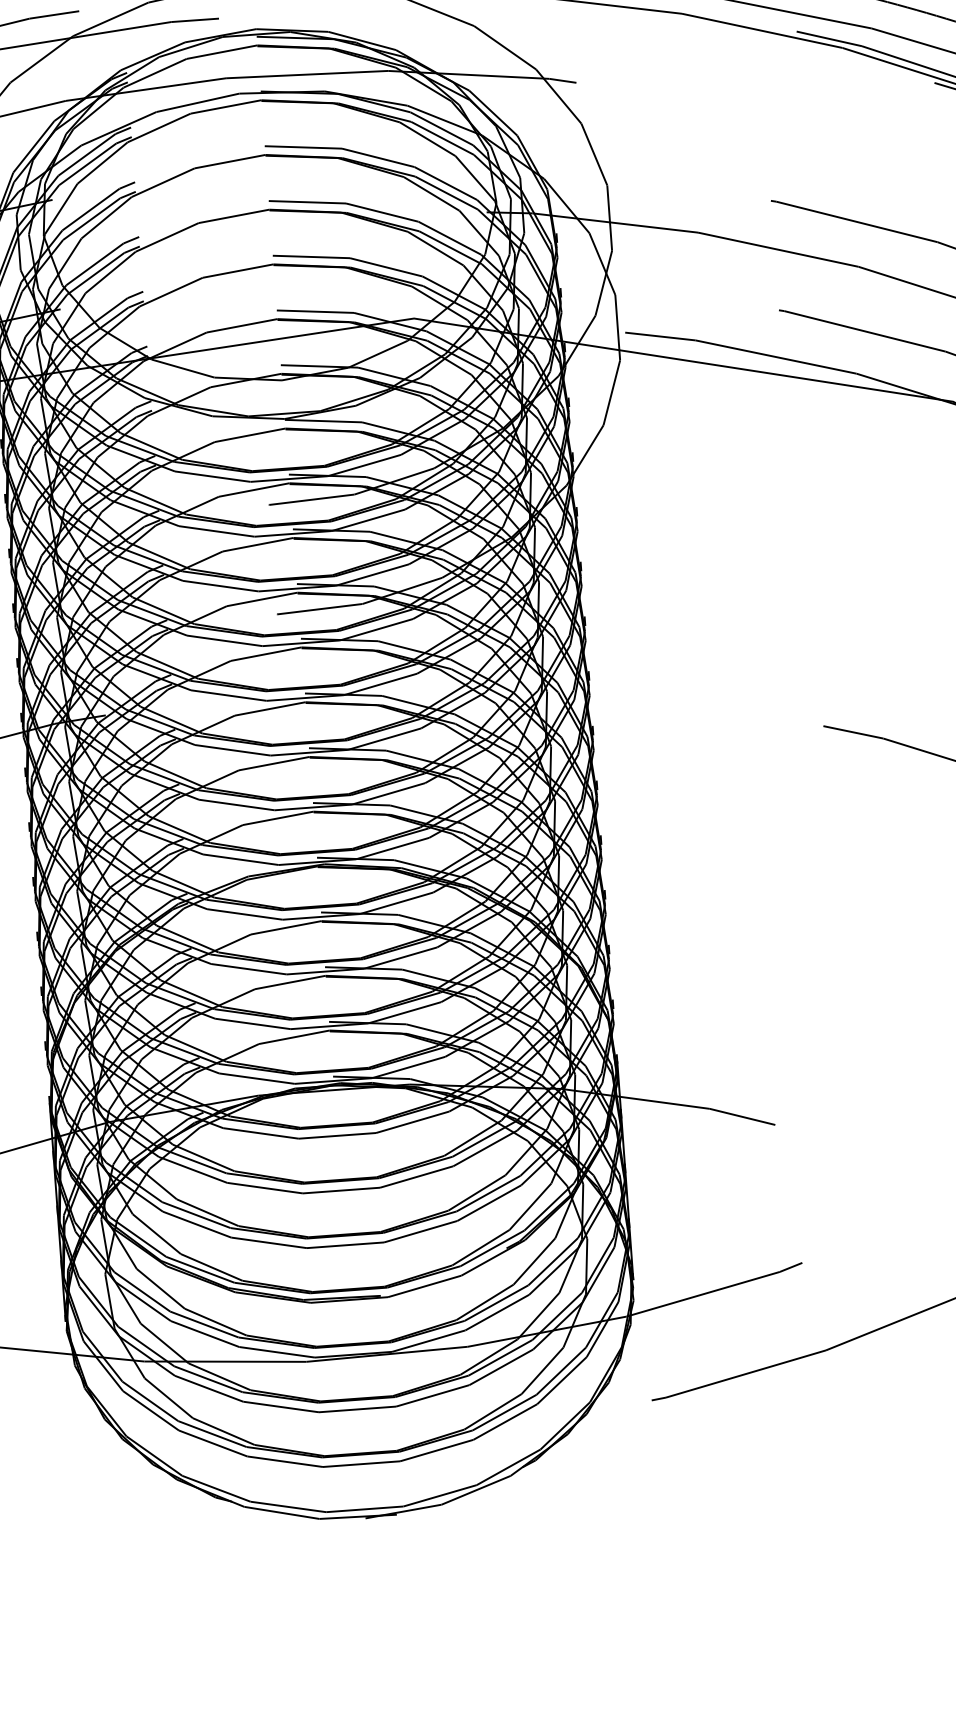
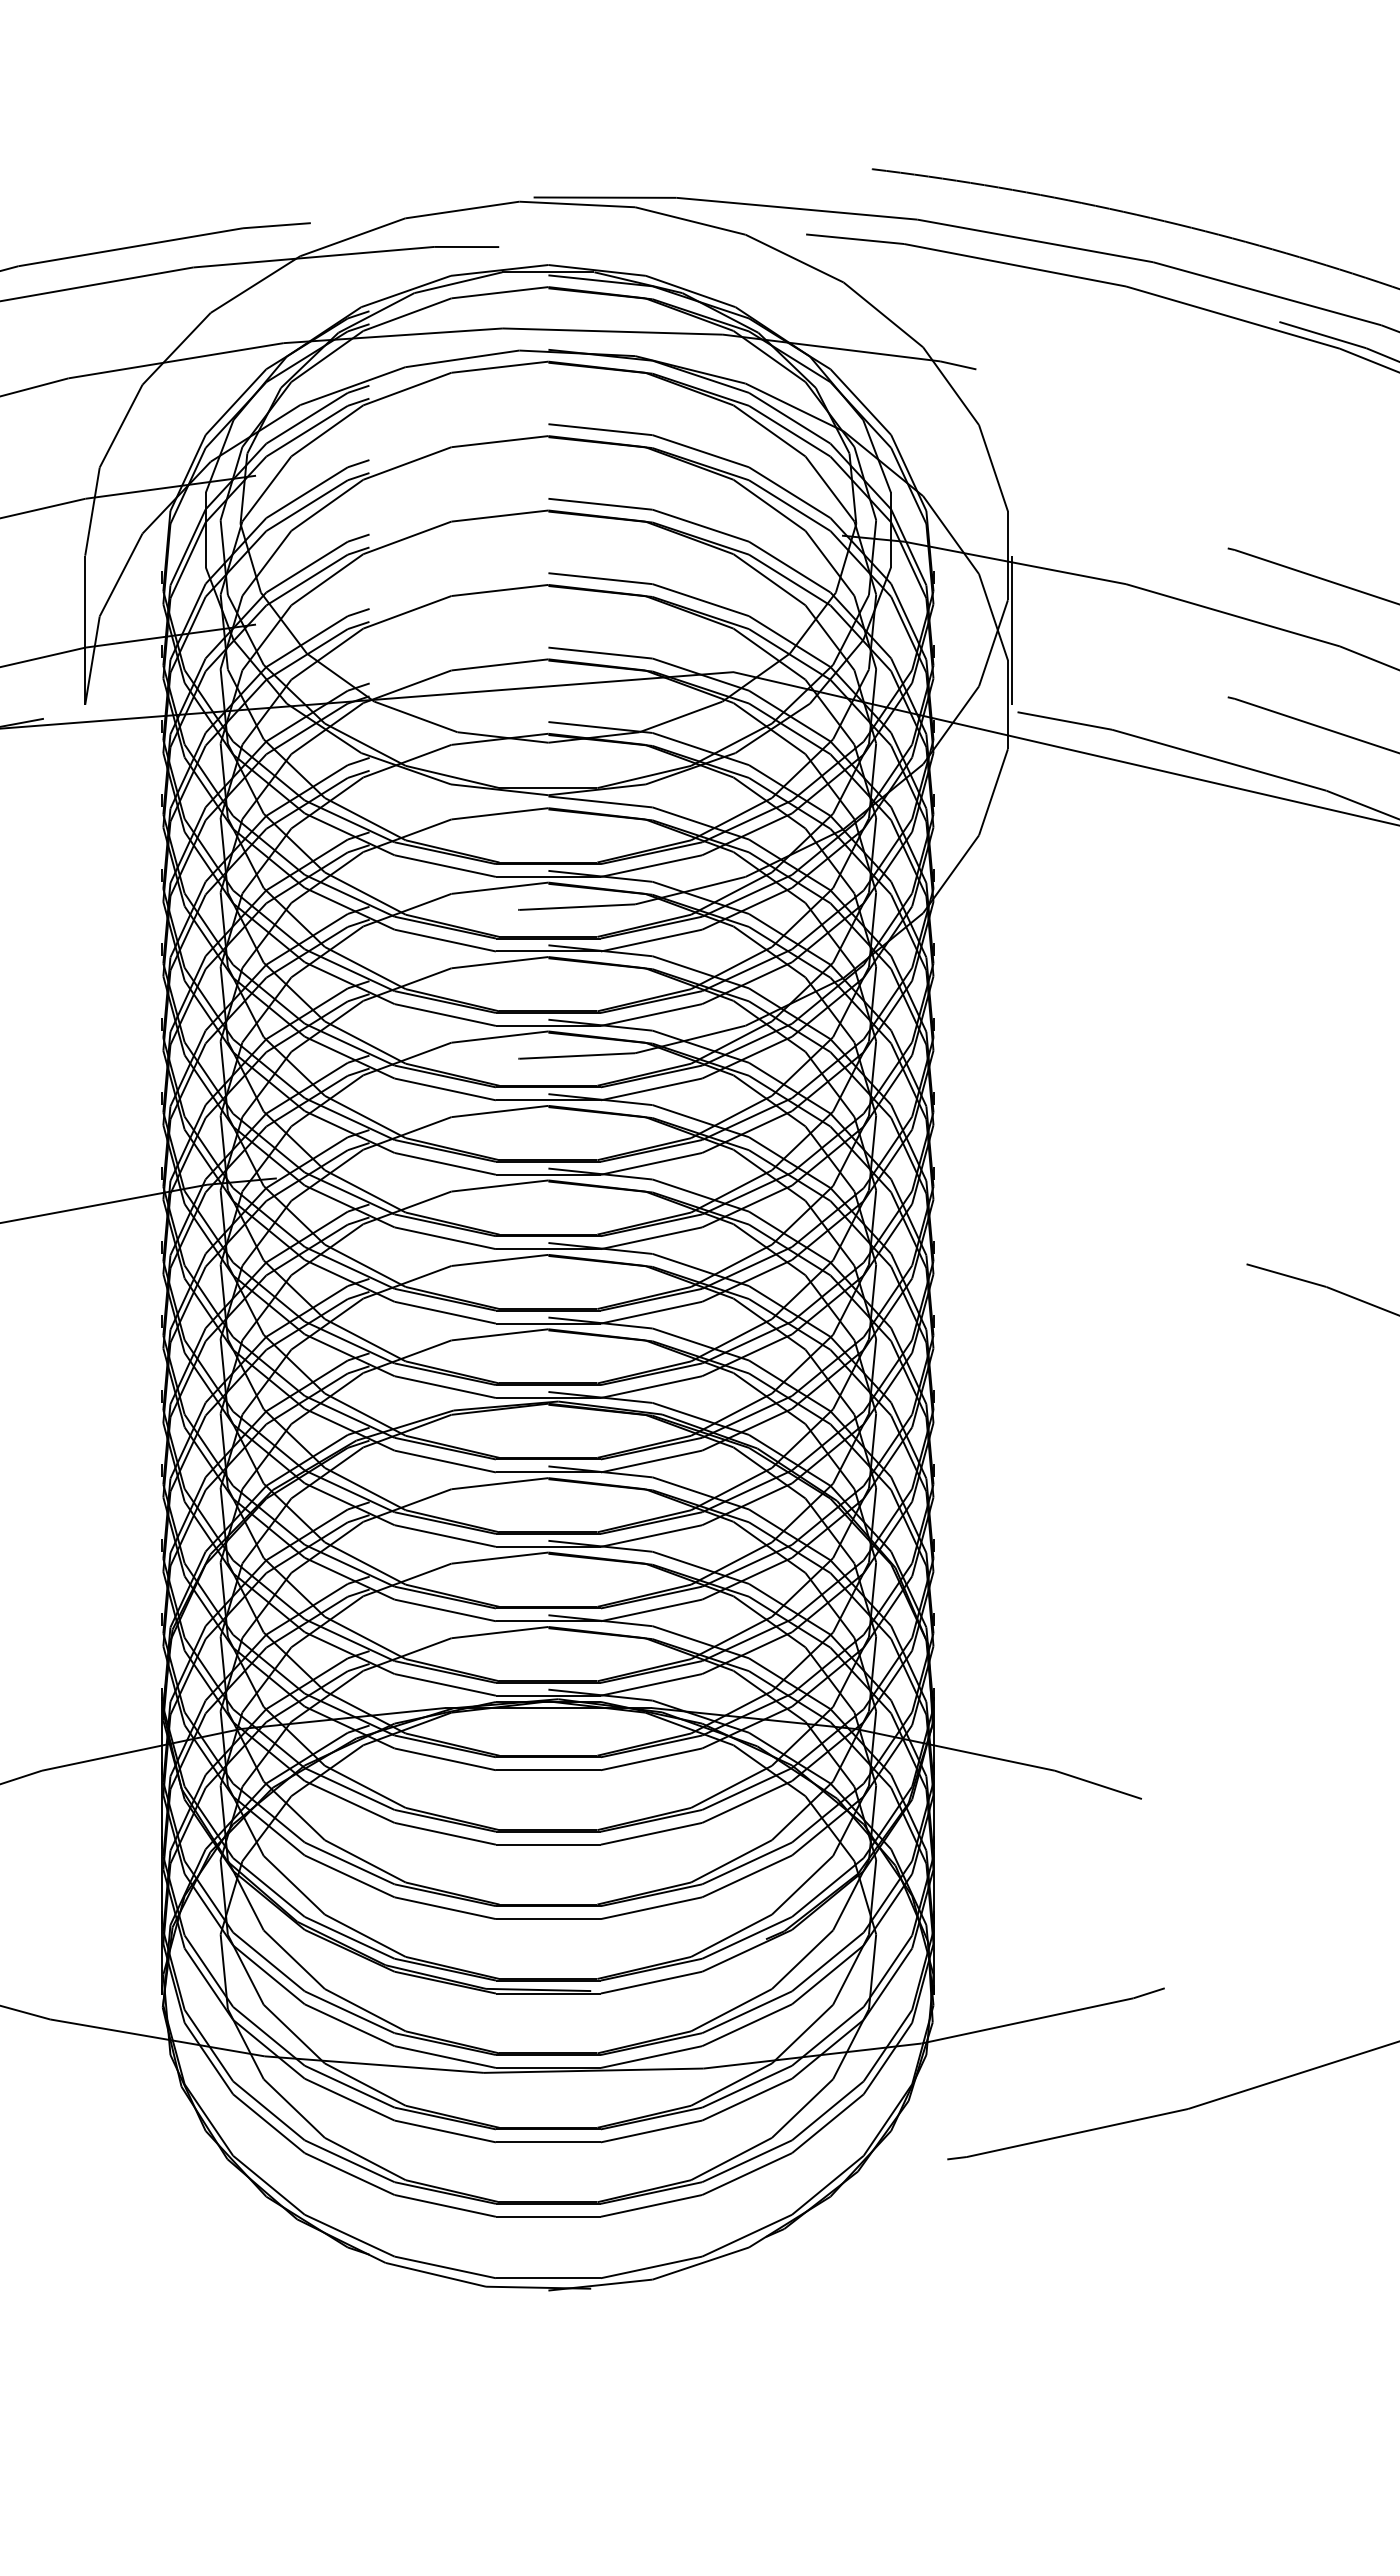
line: (616, 272) -> (1011, 629), added

